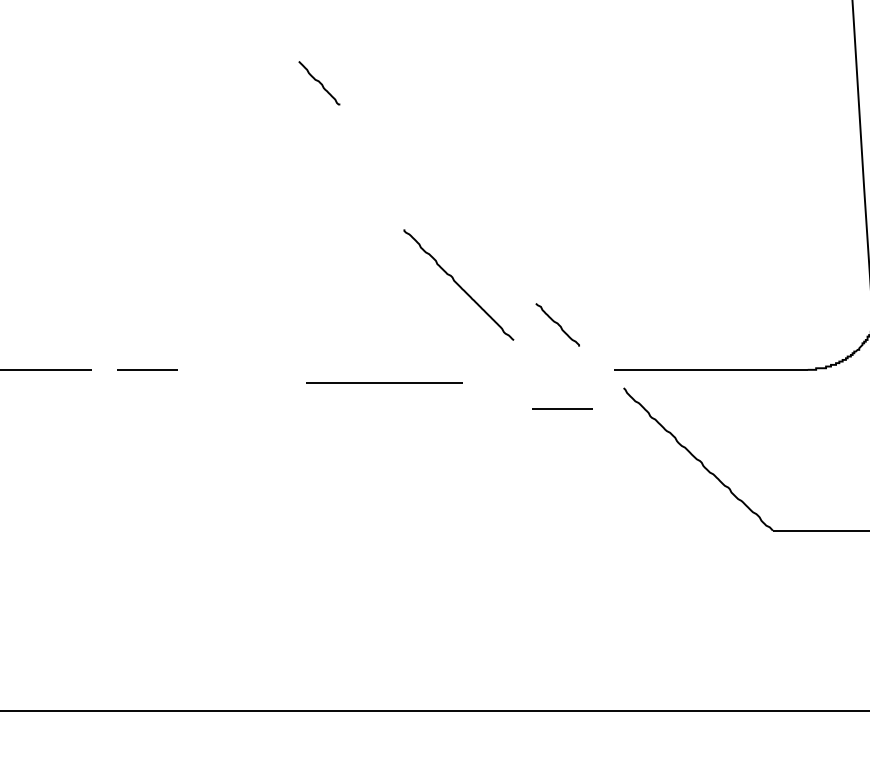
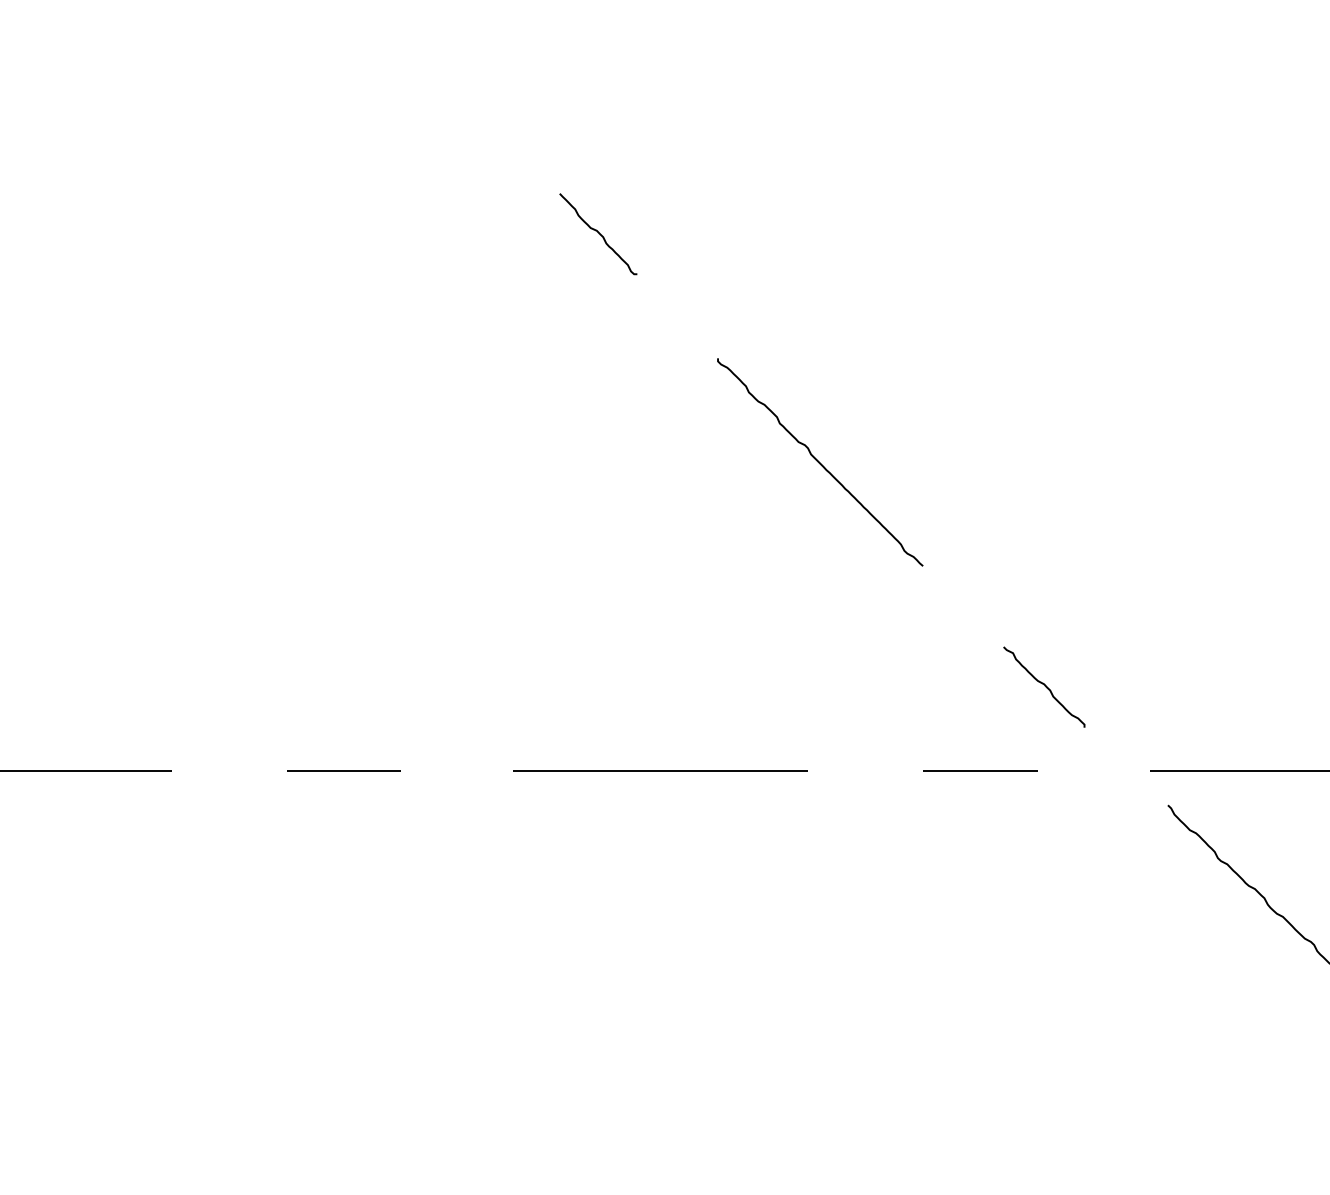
curve: (458, 284) -> (819, 461), moved
line: (147, 369) -> (343, 770), moved
line: (384, 382) -> (660, 770), moved
line: (562, 408) -> (980, 770), moved

